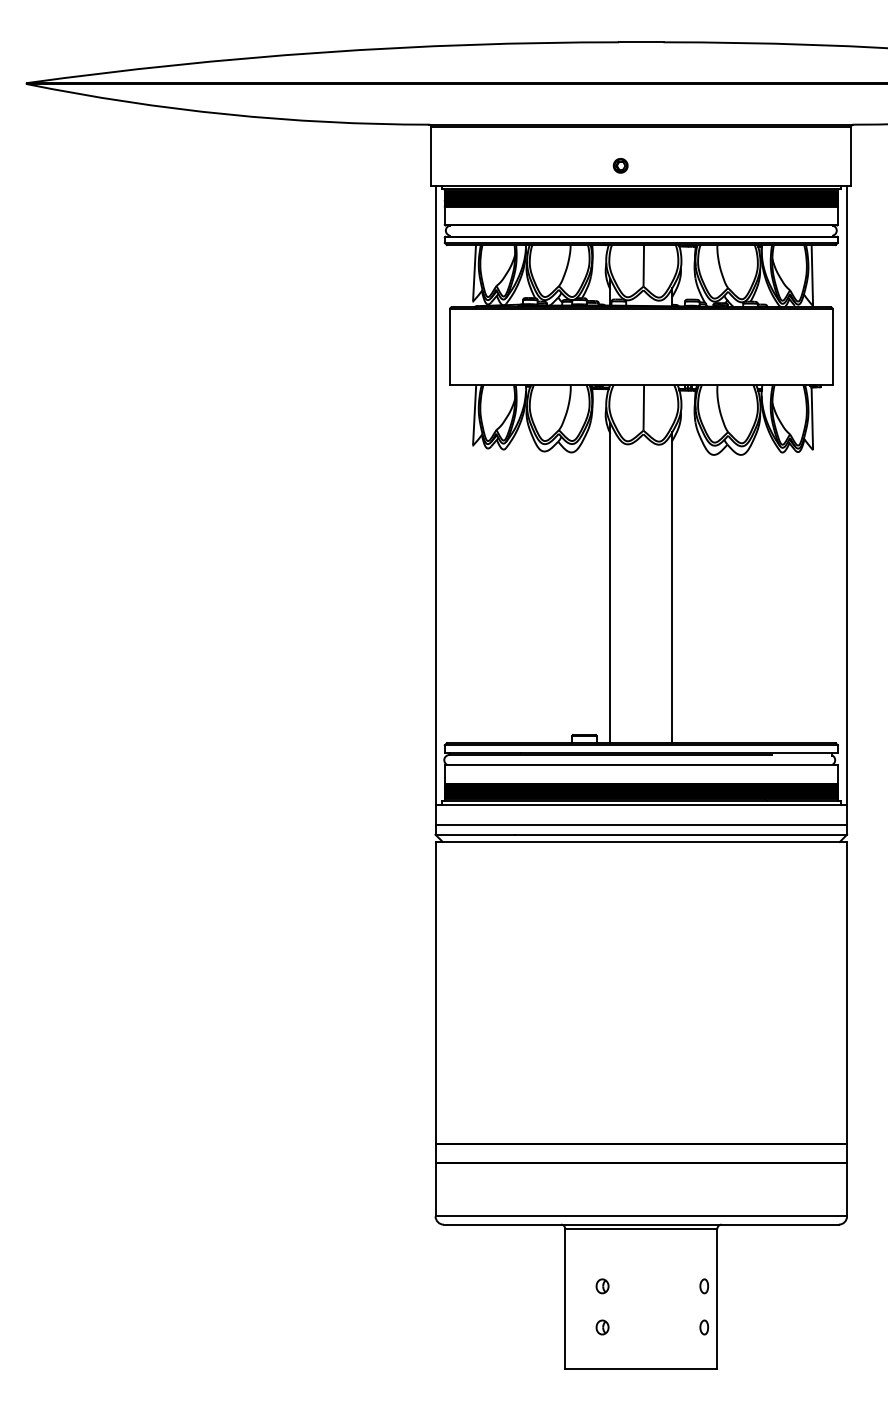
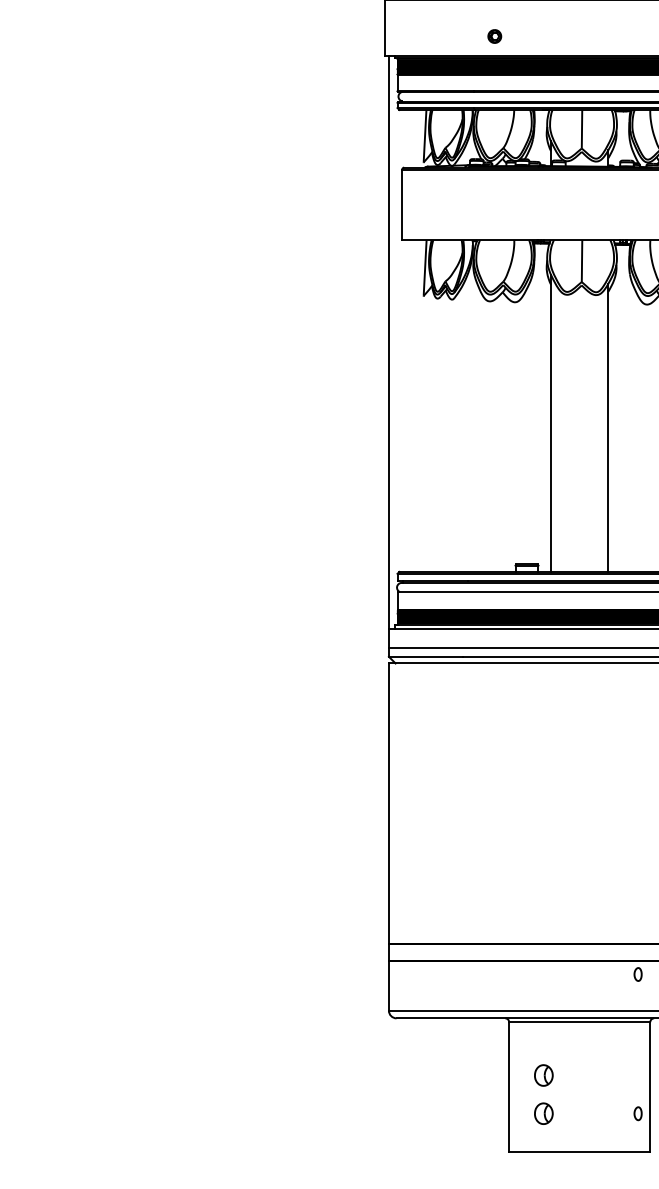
part: (620, 165) -> (494, 36), moved
part: (602, 1286) -> (543, 1075), size x1.6
part: (703, 1286) -> (637, 974), moved
part: (602, 1327) -> (543, 1113), size x1.6

